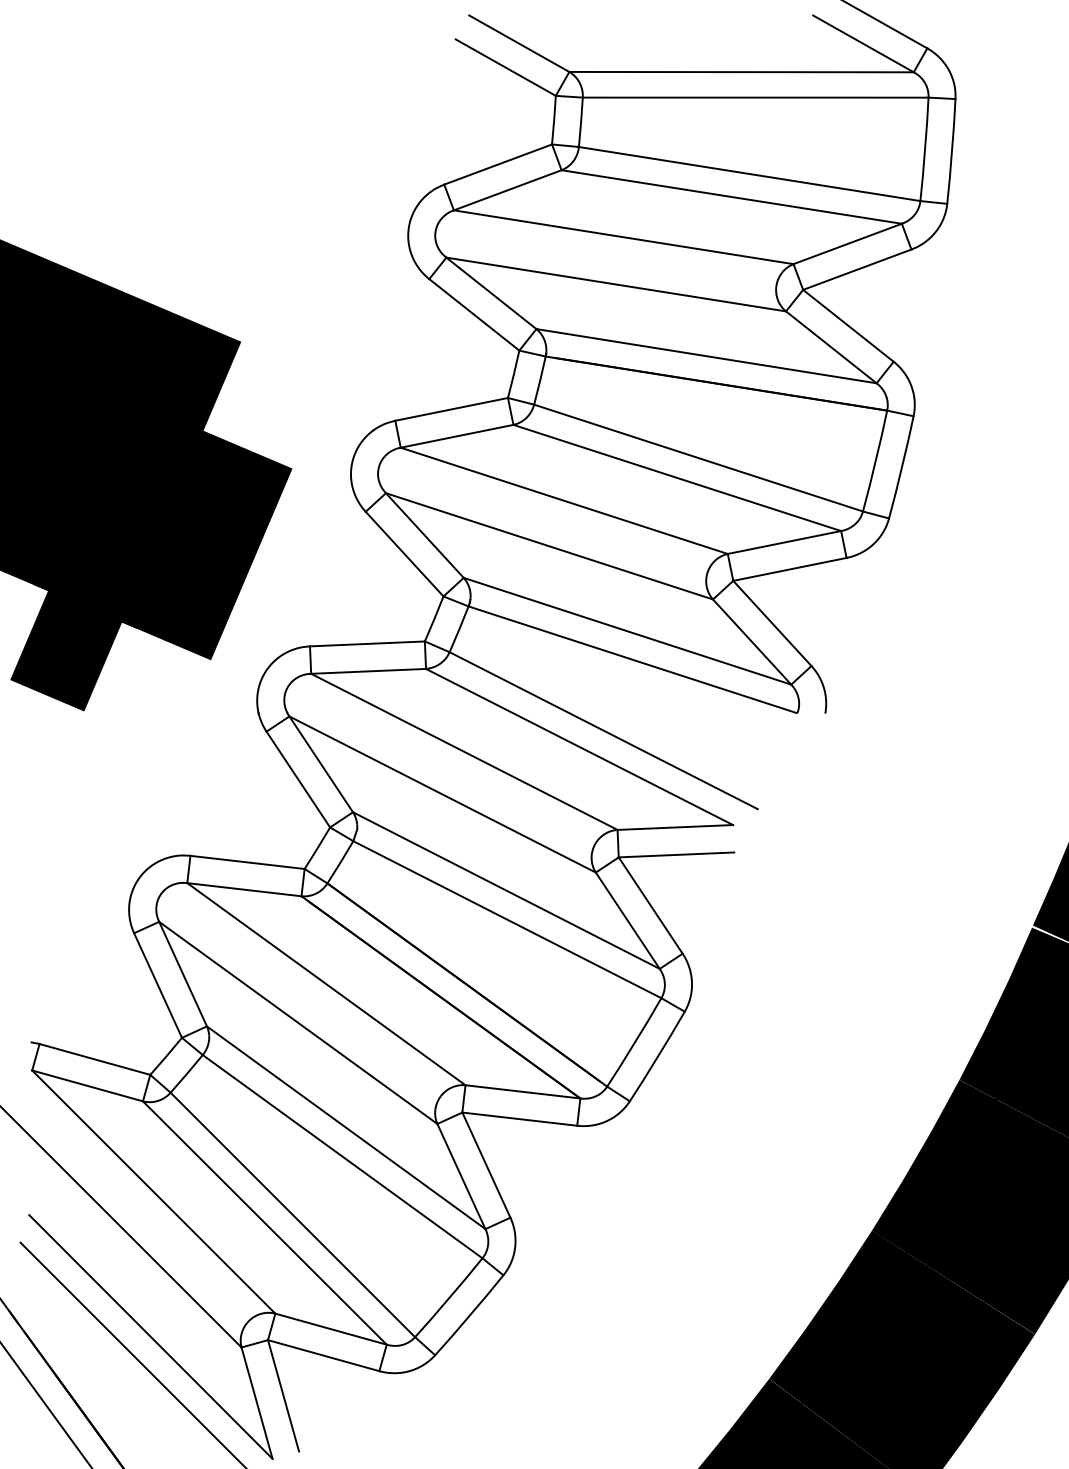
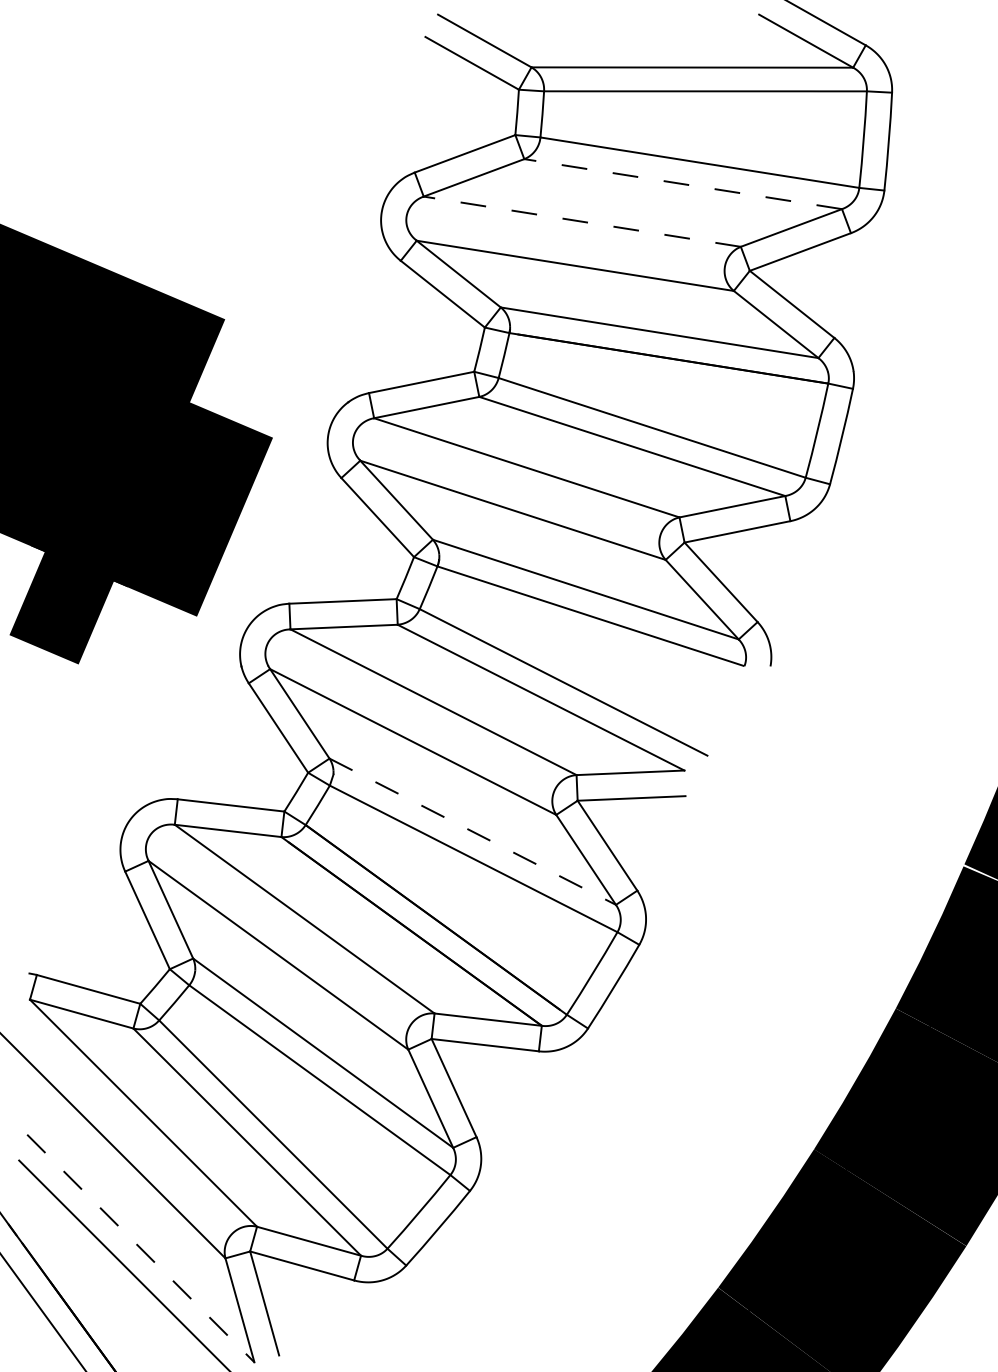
line: (732, 197) -> (683, 184), solid -> dashed
line: (623, 237) -> (582, 221), solid -> dashed
line: (506, 890) -> (472, 831), solid -> dashed
line: (150, 1336) -> (140, 1248), solid -> dashed

